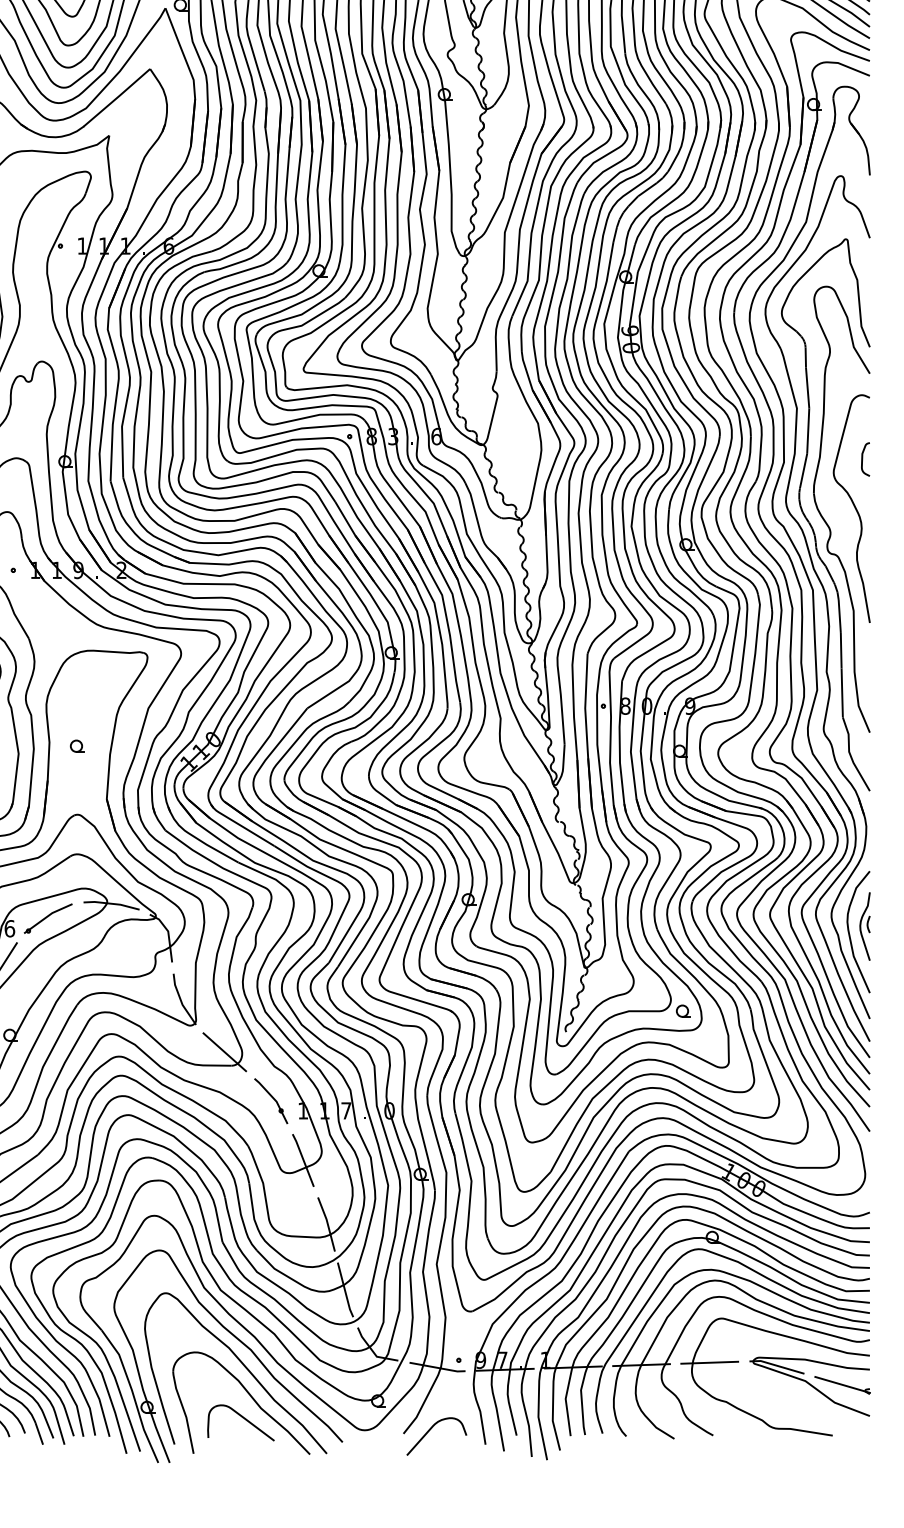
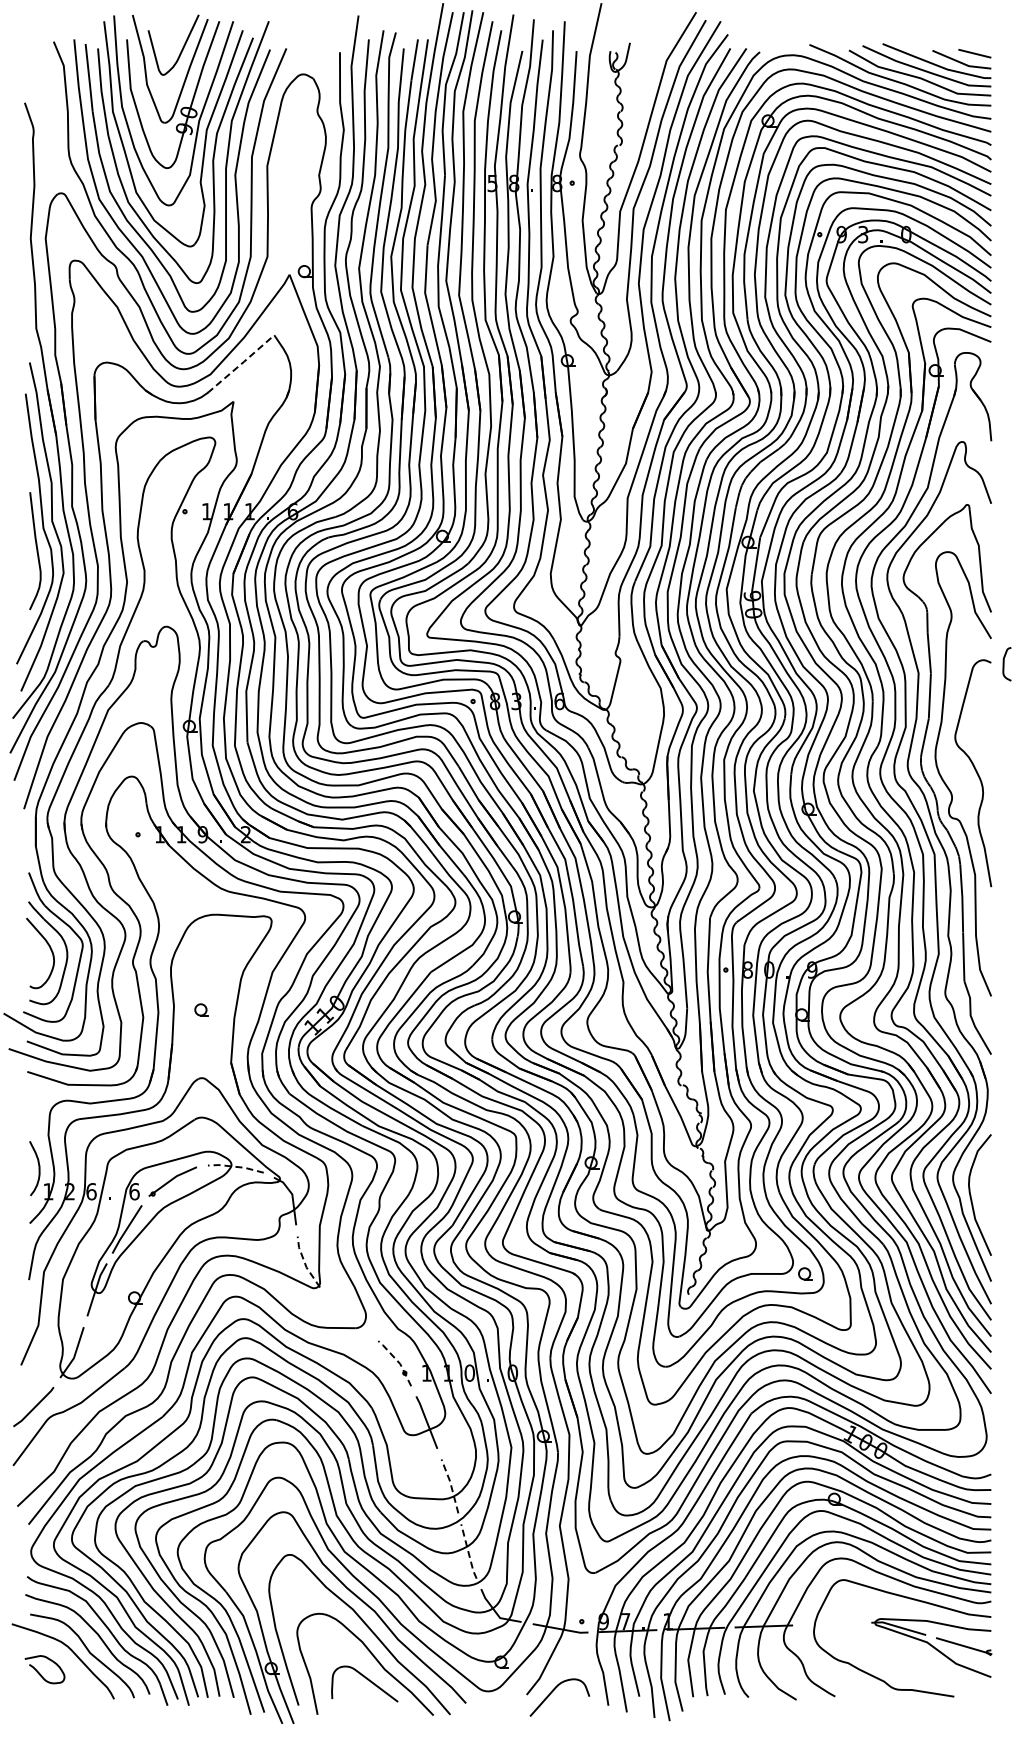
line: (117, 98) -> (241, 364), solid -> dashed
curve: (863, 459) -> (1004, 664), moved
line: (111, 903) -> (235, 1166), solid -> dashed
part: (865, 926) -> (986, 1189), removed
line: (180, 1000) -> (304, 1263), solid -> dashed
line: (224, 1051) -> (348, 1314), removed
line: (273, 1099) -> (397, 1361), solid -> dashed
text: (346, 1110) -> (469, 1372), 7 -> 0
line: (328, 1223) -> (451, 1485), solid -> dashed
line: (345, 1289) -> (468, 1551), solid -> dashed
line: (709, 1363) -> (831, 1624), removed

